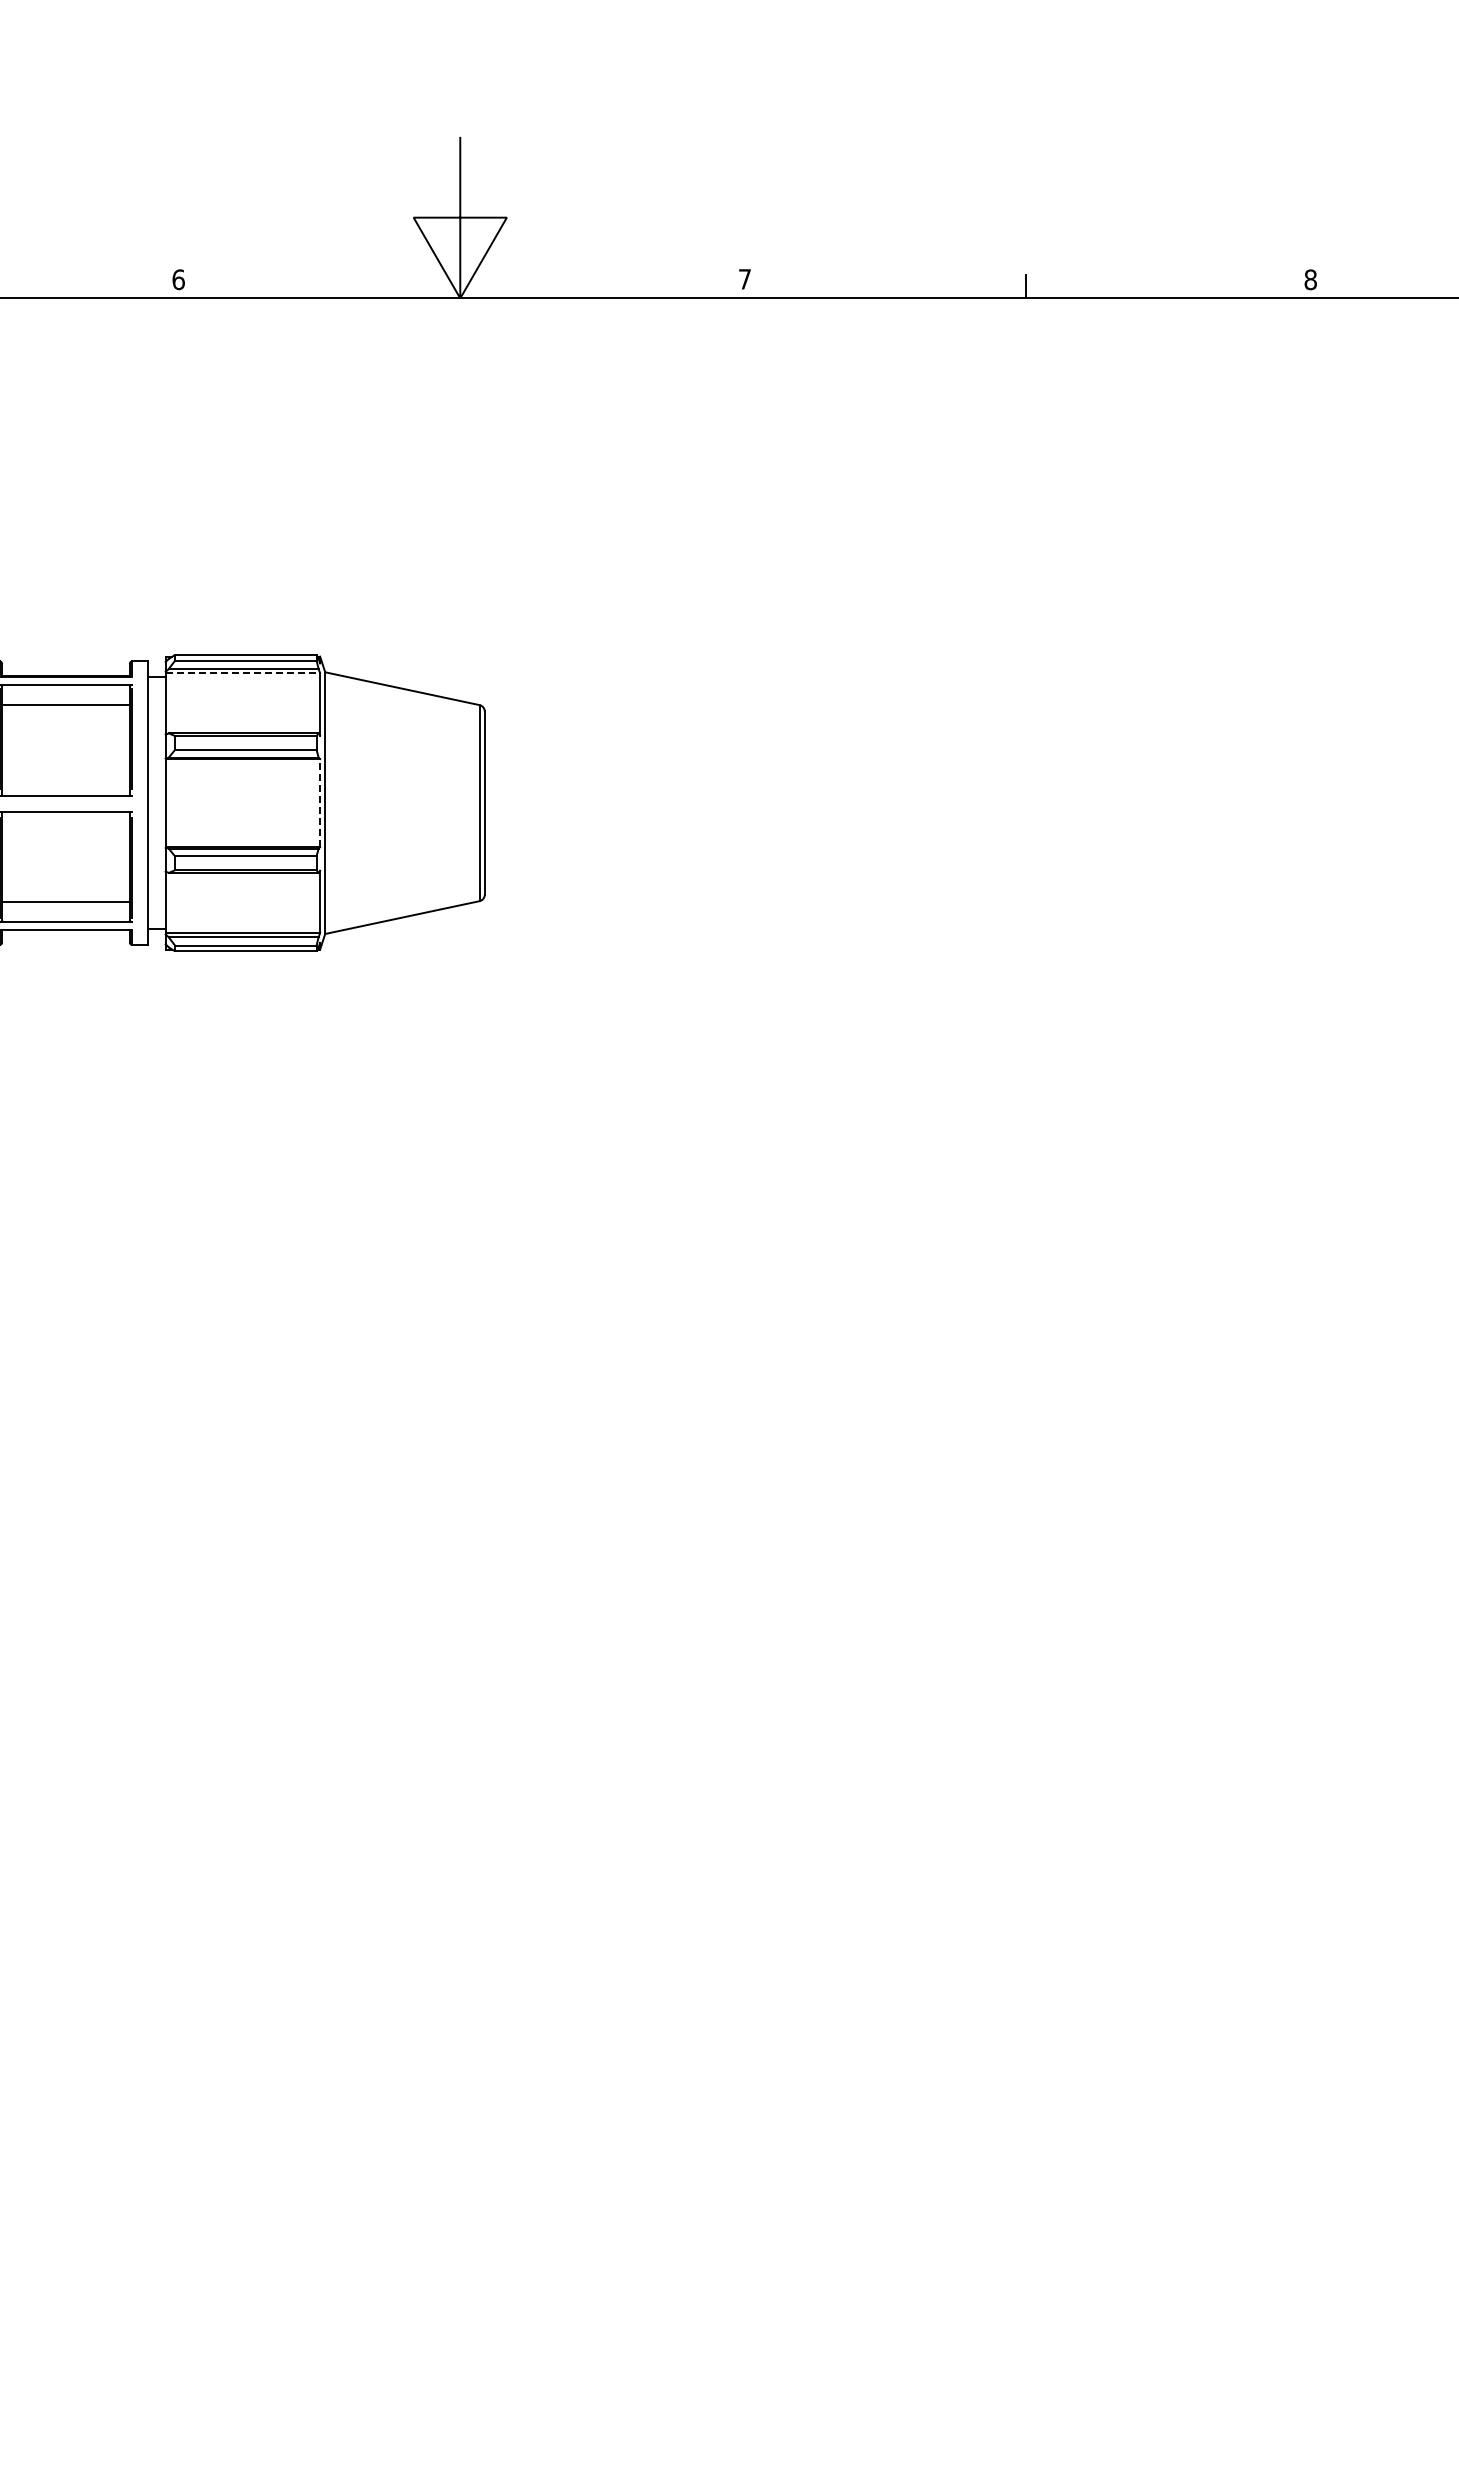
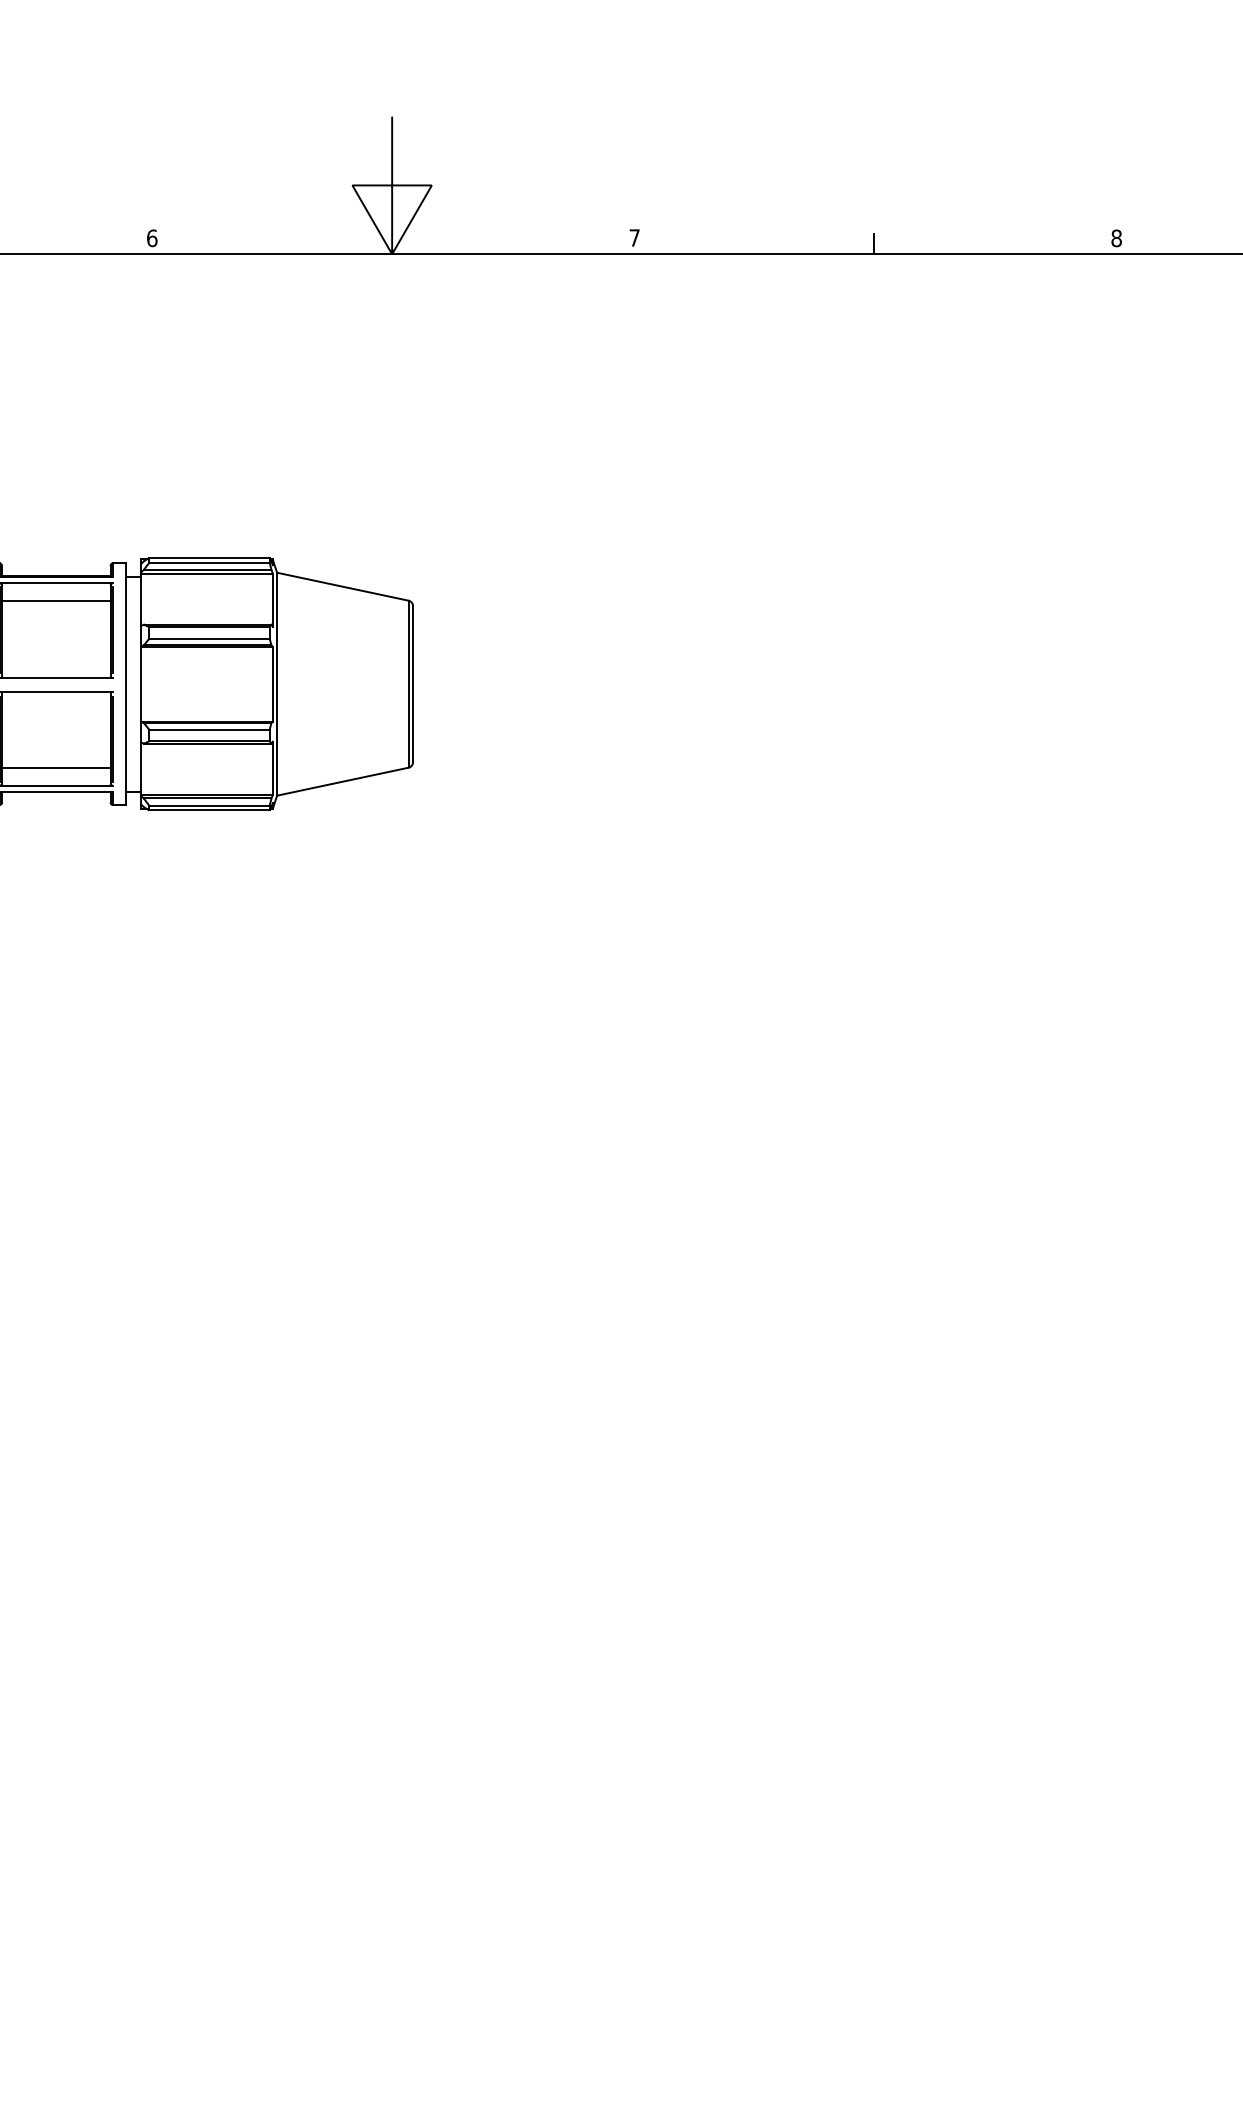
line: (243, 673) -> (207, 573), dashed -> solid
line: (320, 802) -> (273, 683), dashed -> solid

